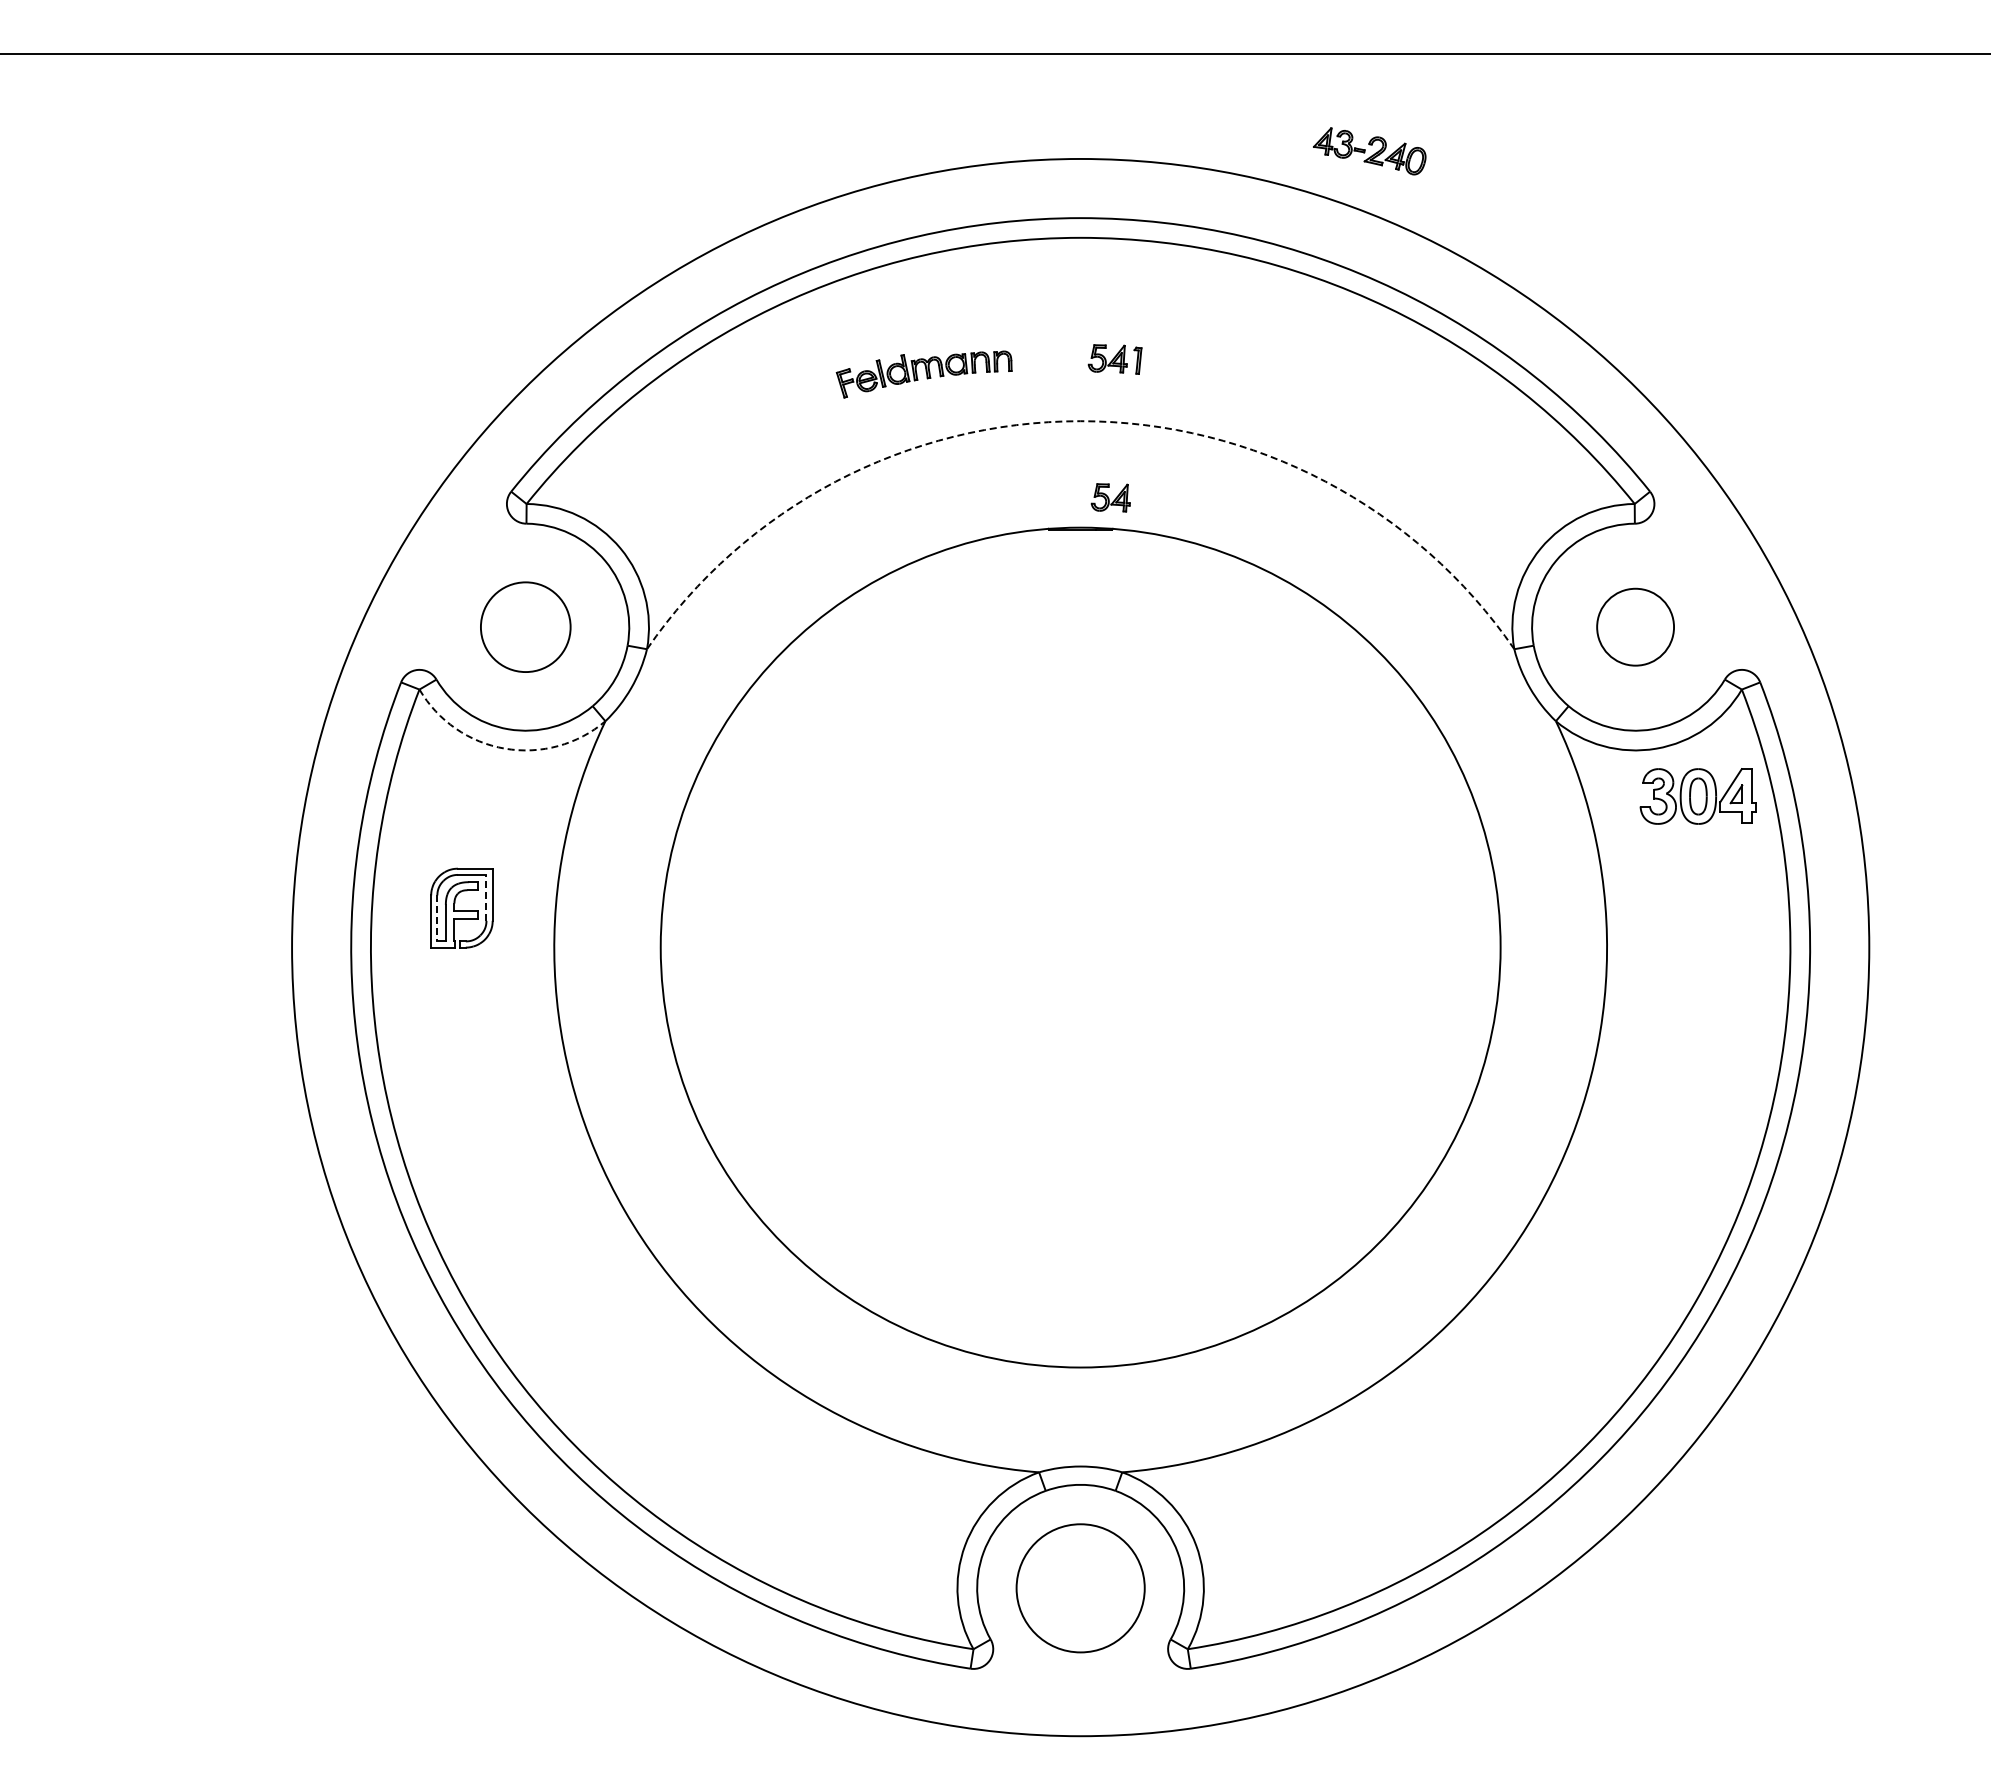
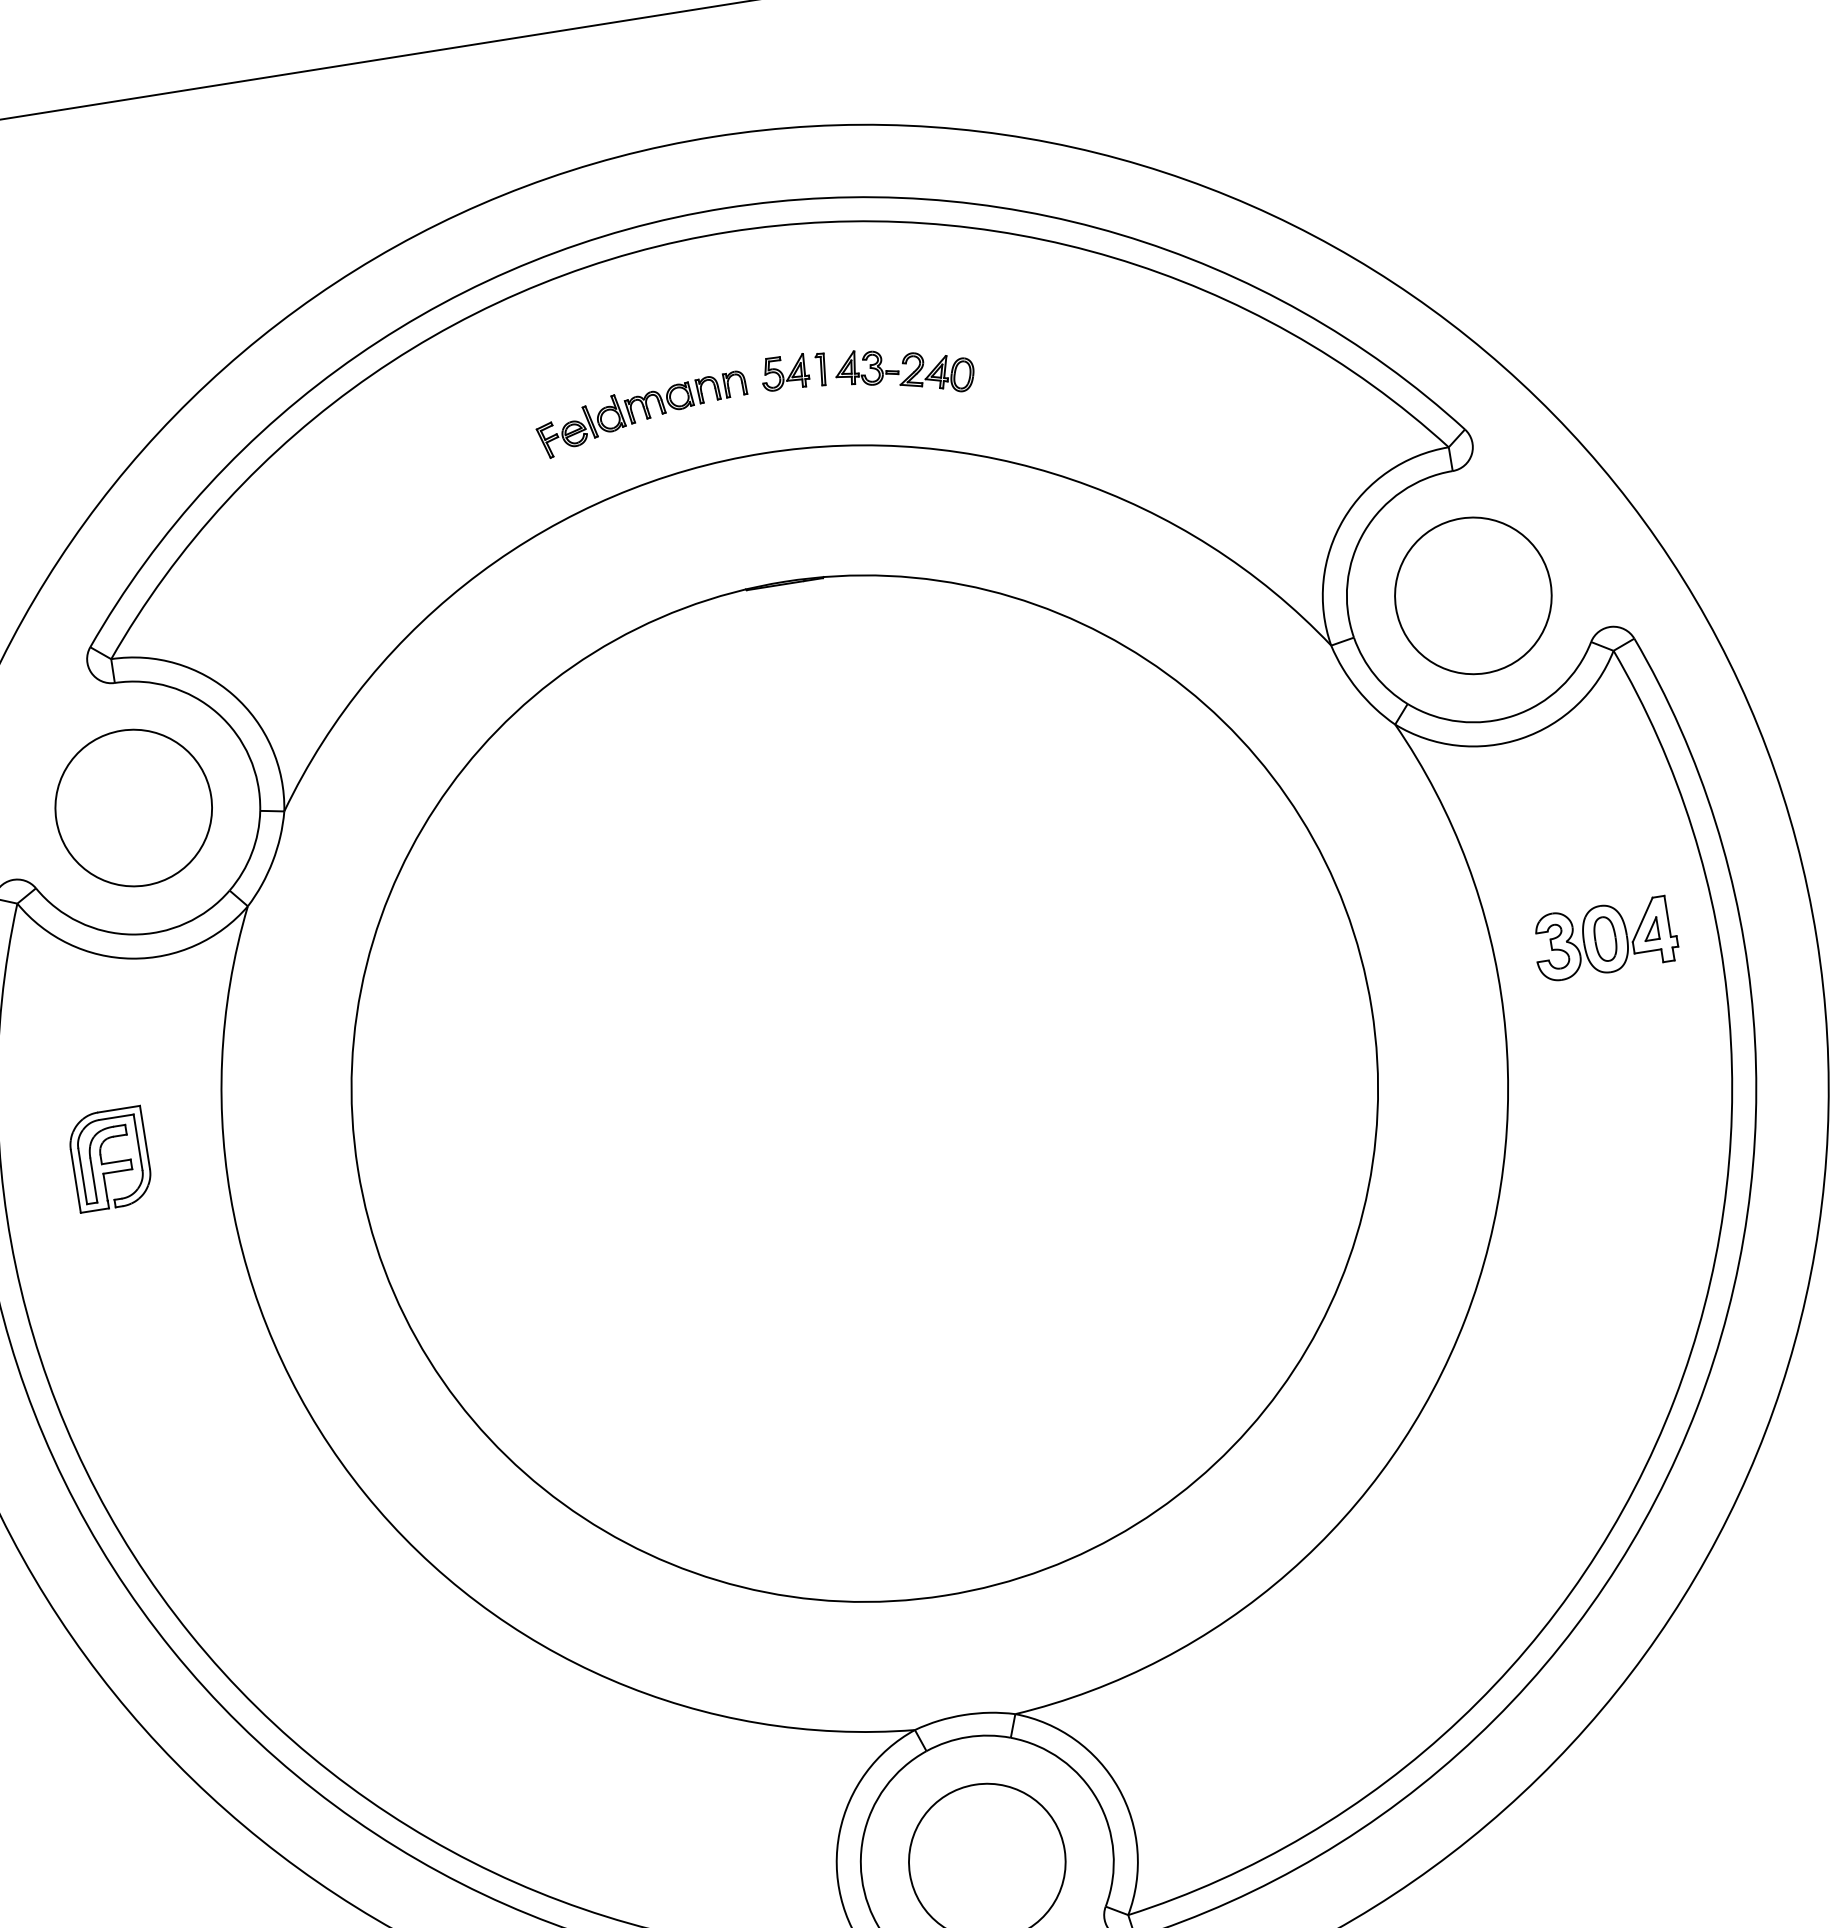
part: (1369, 151) -> (904, 372), moved
part: (923, 374) -> (641, 414), moved
arc: (1080, 421) -> (764, 453), dashed -> solid
part: (1110, 497) -> (814, 539), removed
circle: (525, 627) -> (133, 808), size x1.43
circle: (1635, 627) -> (1473, 596), size x1.67
arc: (505, 748) -> (132, 958), dashed -> solid
part: (1697, 796) -> (1604, 939), moved
line: (486, 897) -> (138, 1141), dashed -> solid
line: (437, 918) -> (82, 1176), dashed -> solid

